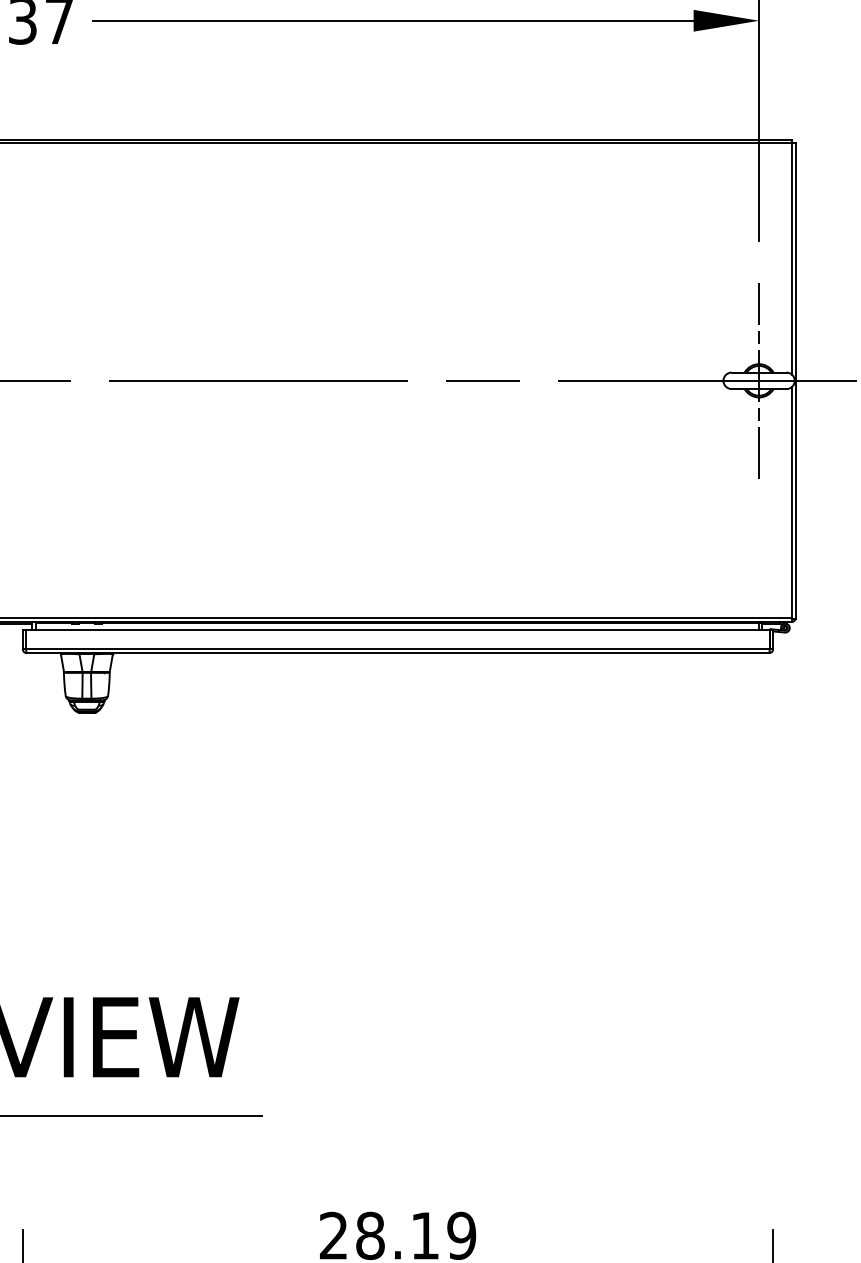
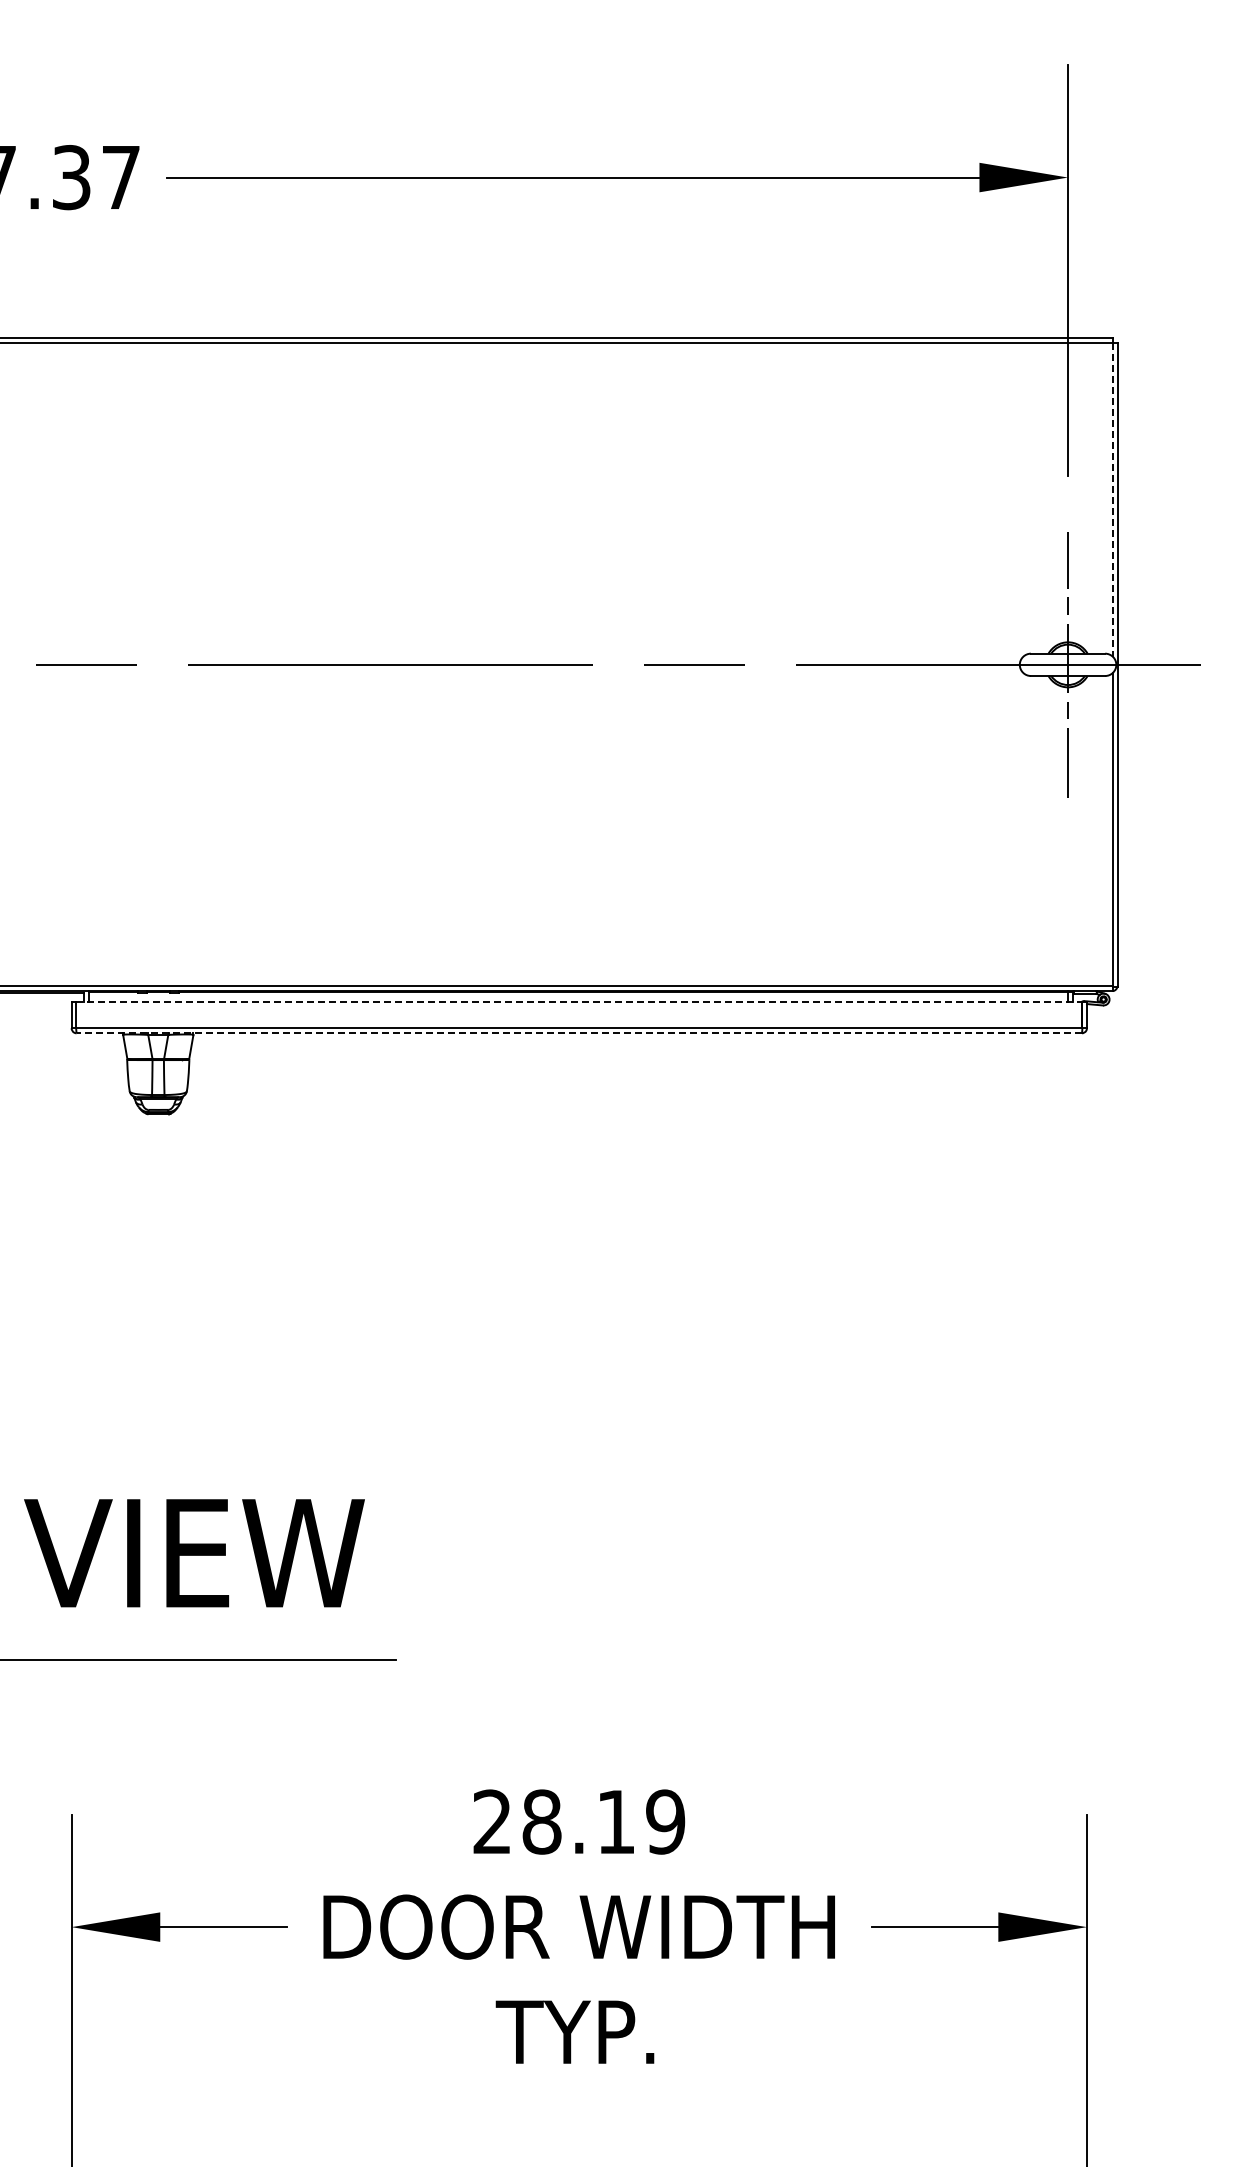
line: (792, 259) -> (1113, 500), solid -> dashed
line: (398, 629) -> (579, 1001), solid -> dashed
line: (398, 653) -> (579, 1033), solid -> dashed

